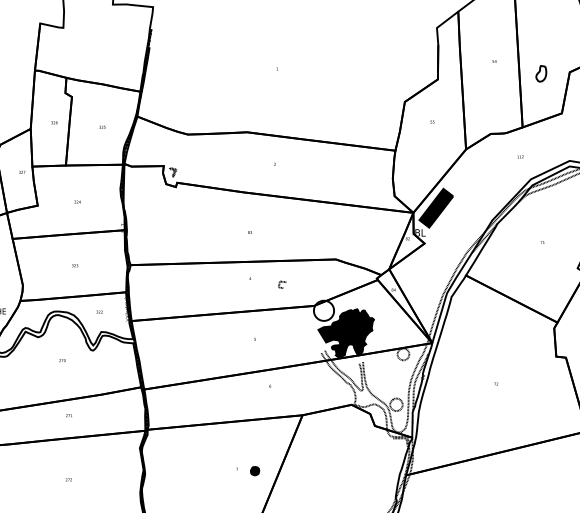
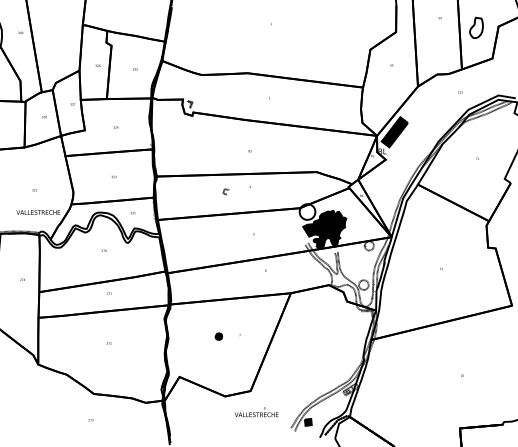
part: (541, 73) -> (476, 27), size x1.67
line: (281, 283) -> (225, 190), moved
part: (254, 470) -> (218, 336), moved

